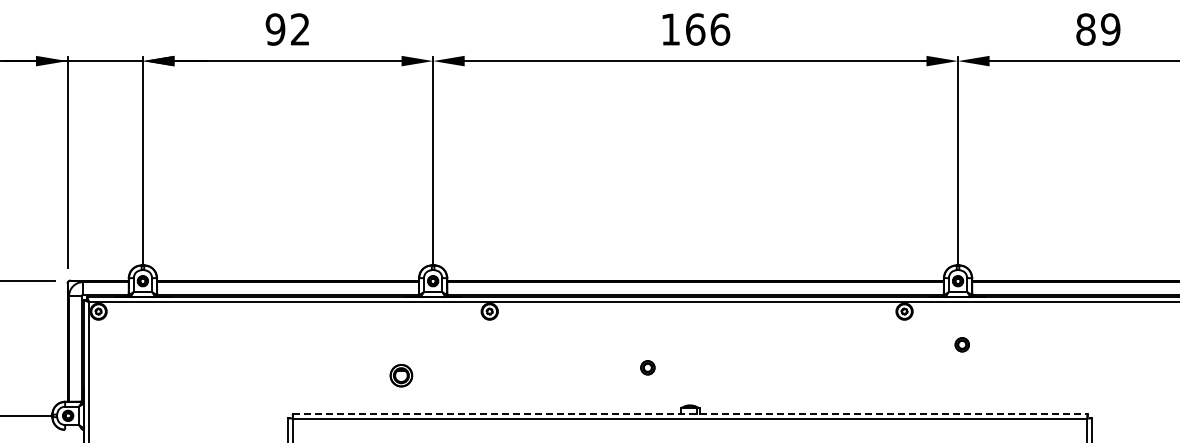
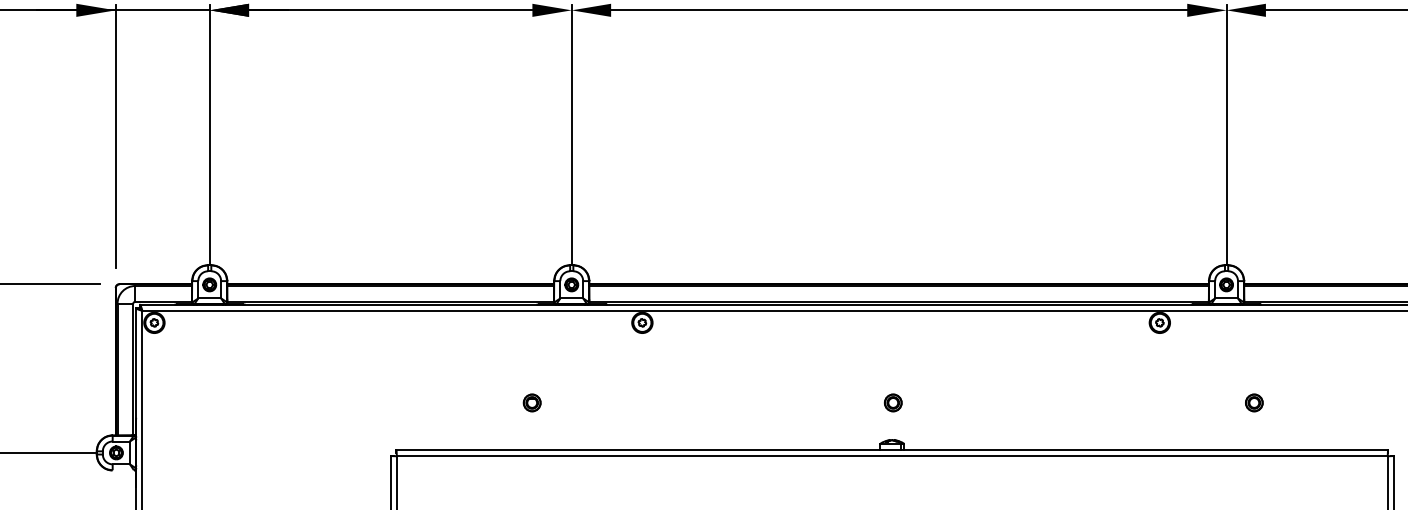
part: (961, 344) -> (1253, 402), moved
part: (647, 367) -> (892, 402), moved
part: (401, 375) -> (532, 402), size x0.62
line: (690, 413) -> (892, 449), dashed -> solid

